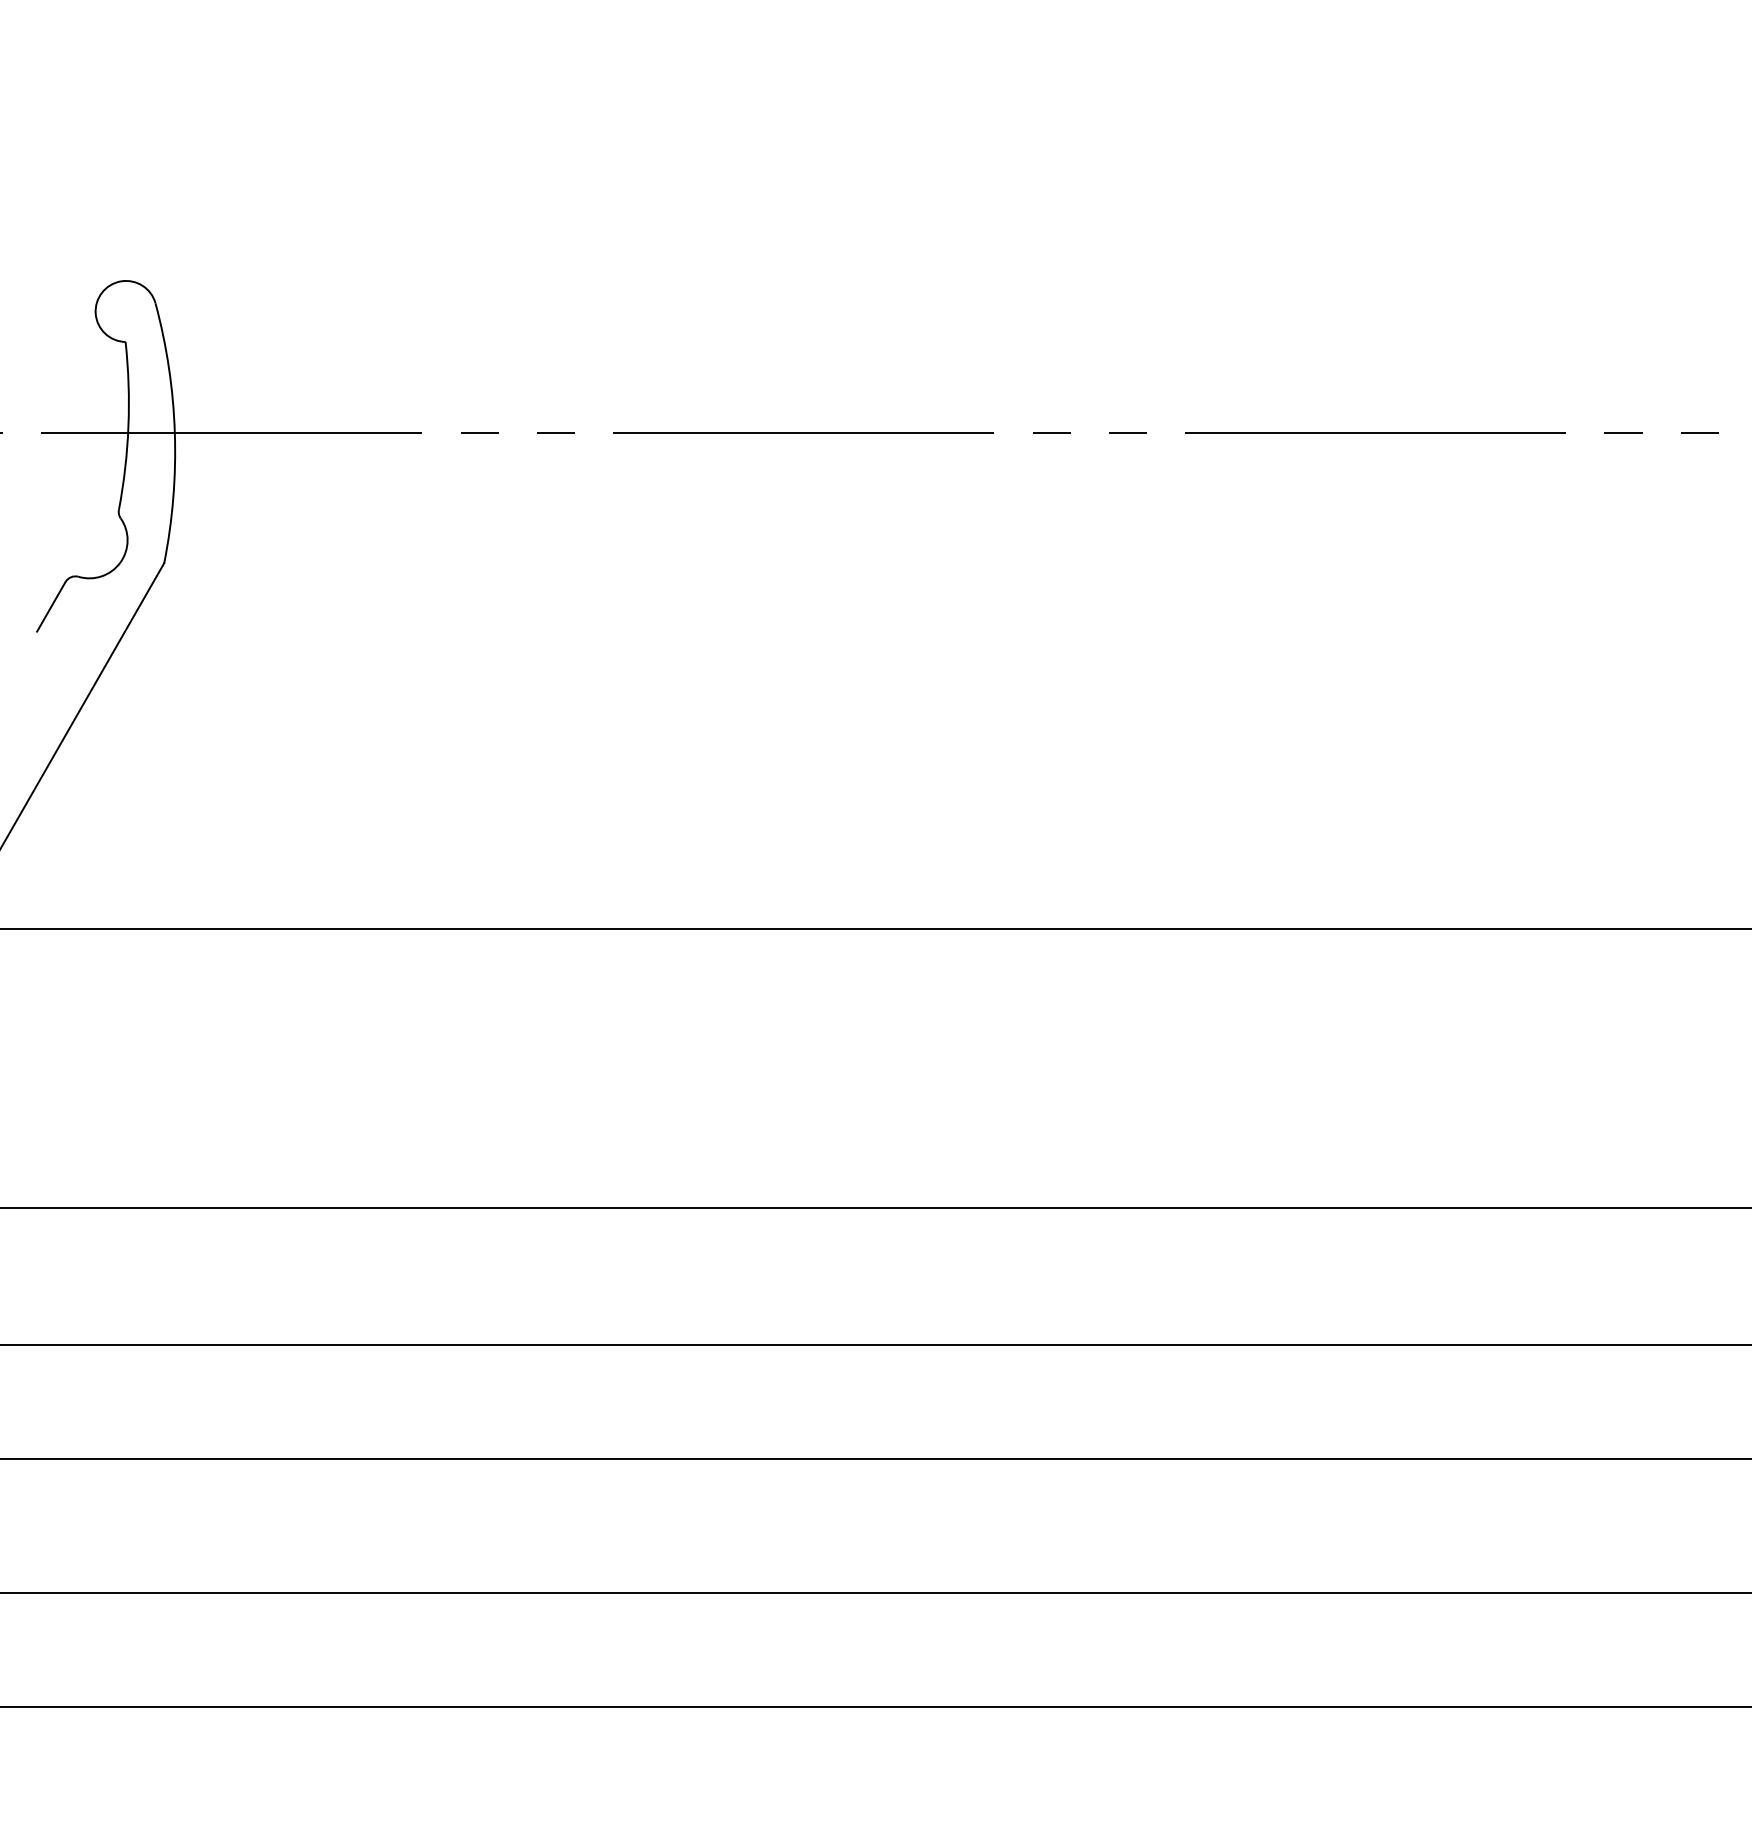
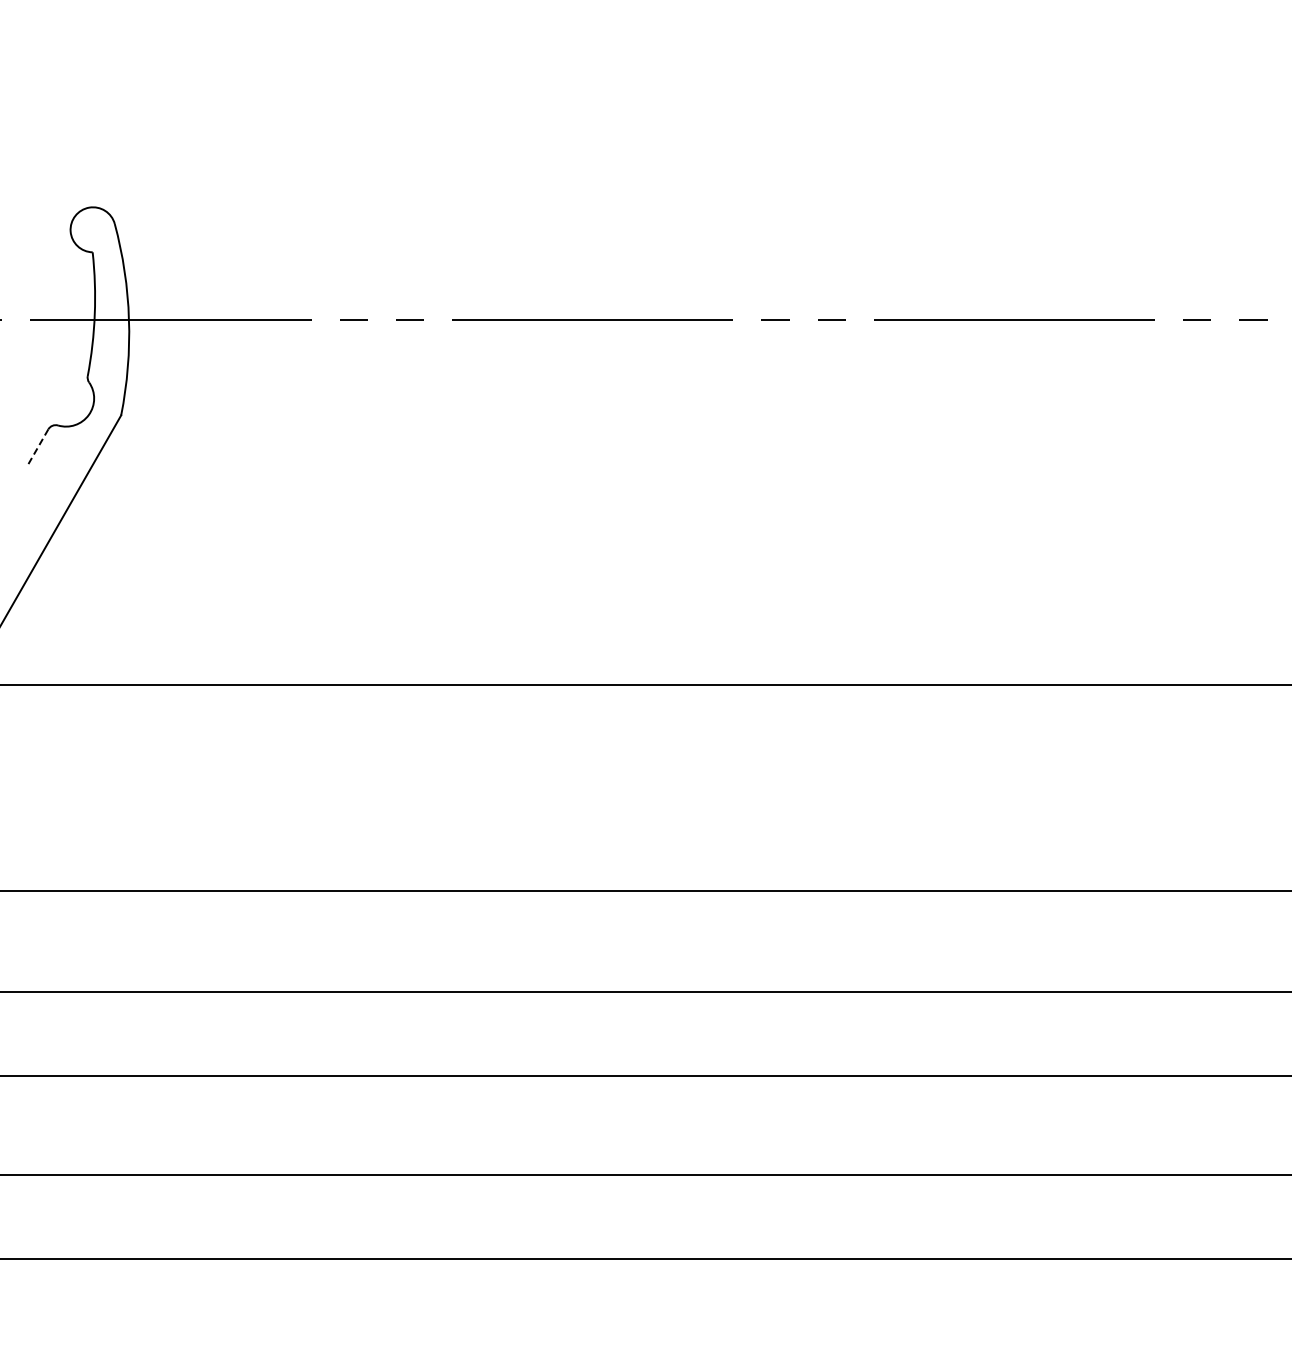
line: (50, 608) -> (37, 448), solid -> dashed

